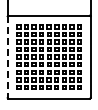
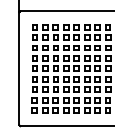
line: (7, 57) -> (19, 69), dashed -> solid

